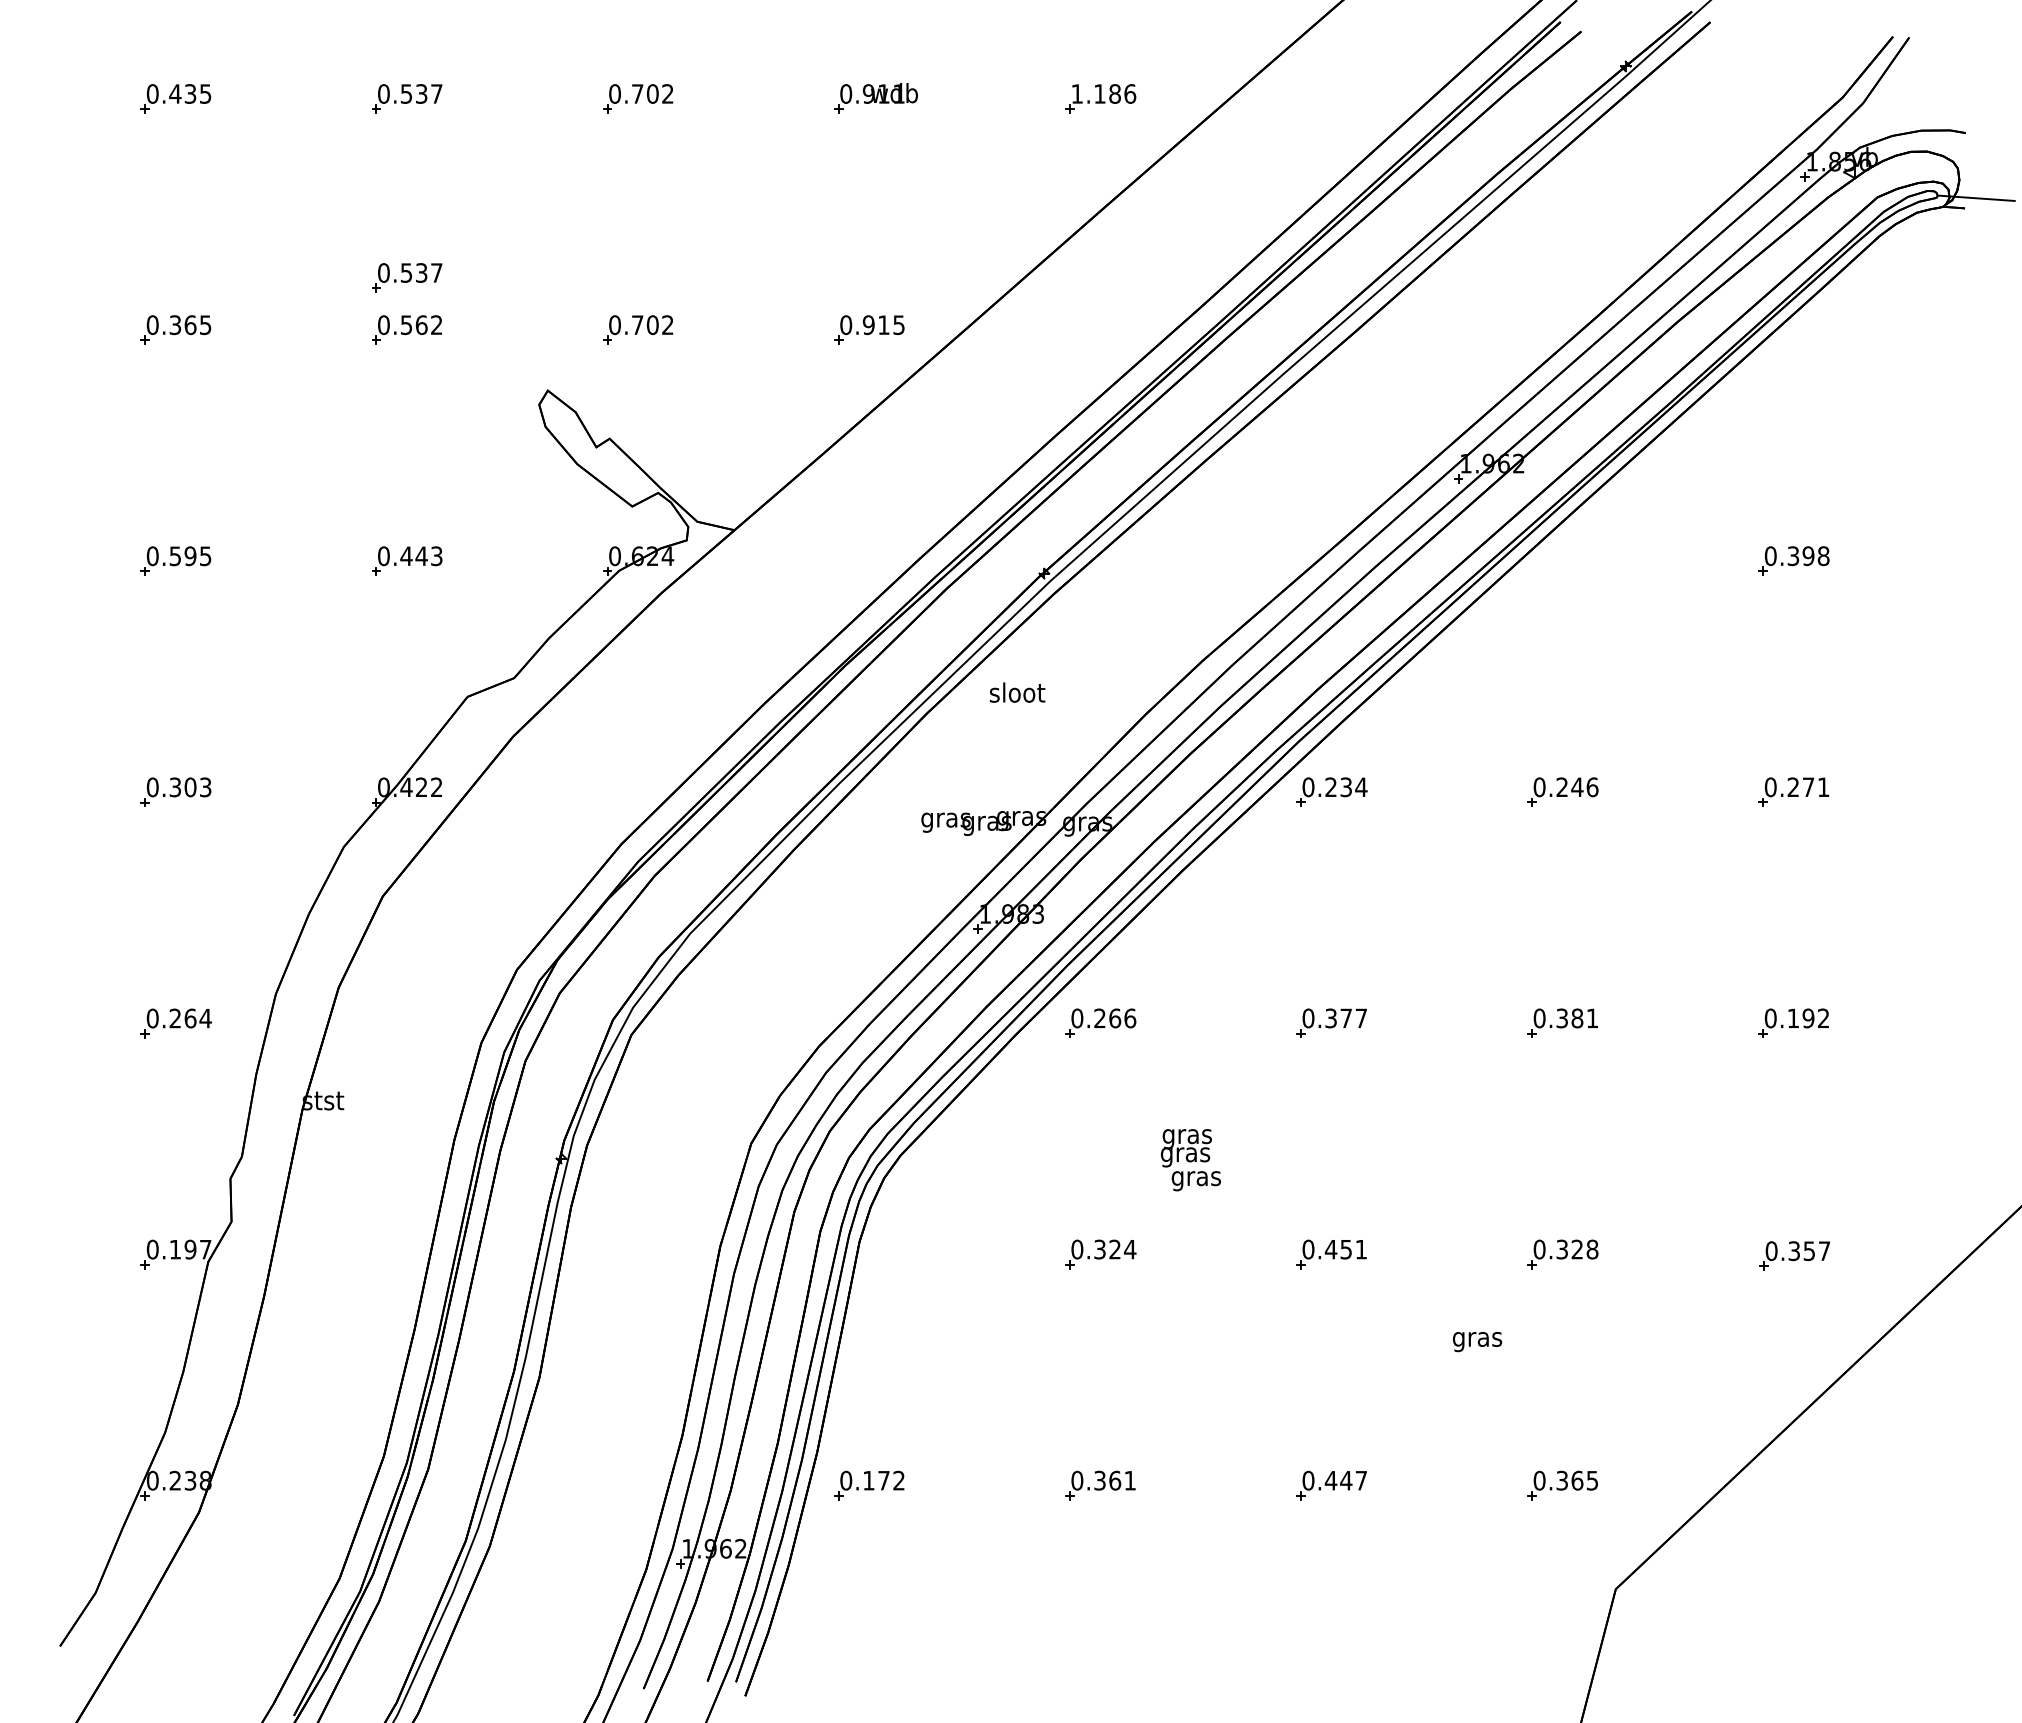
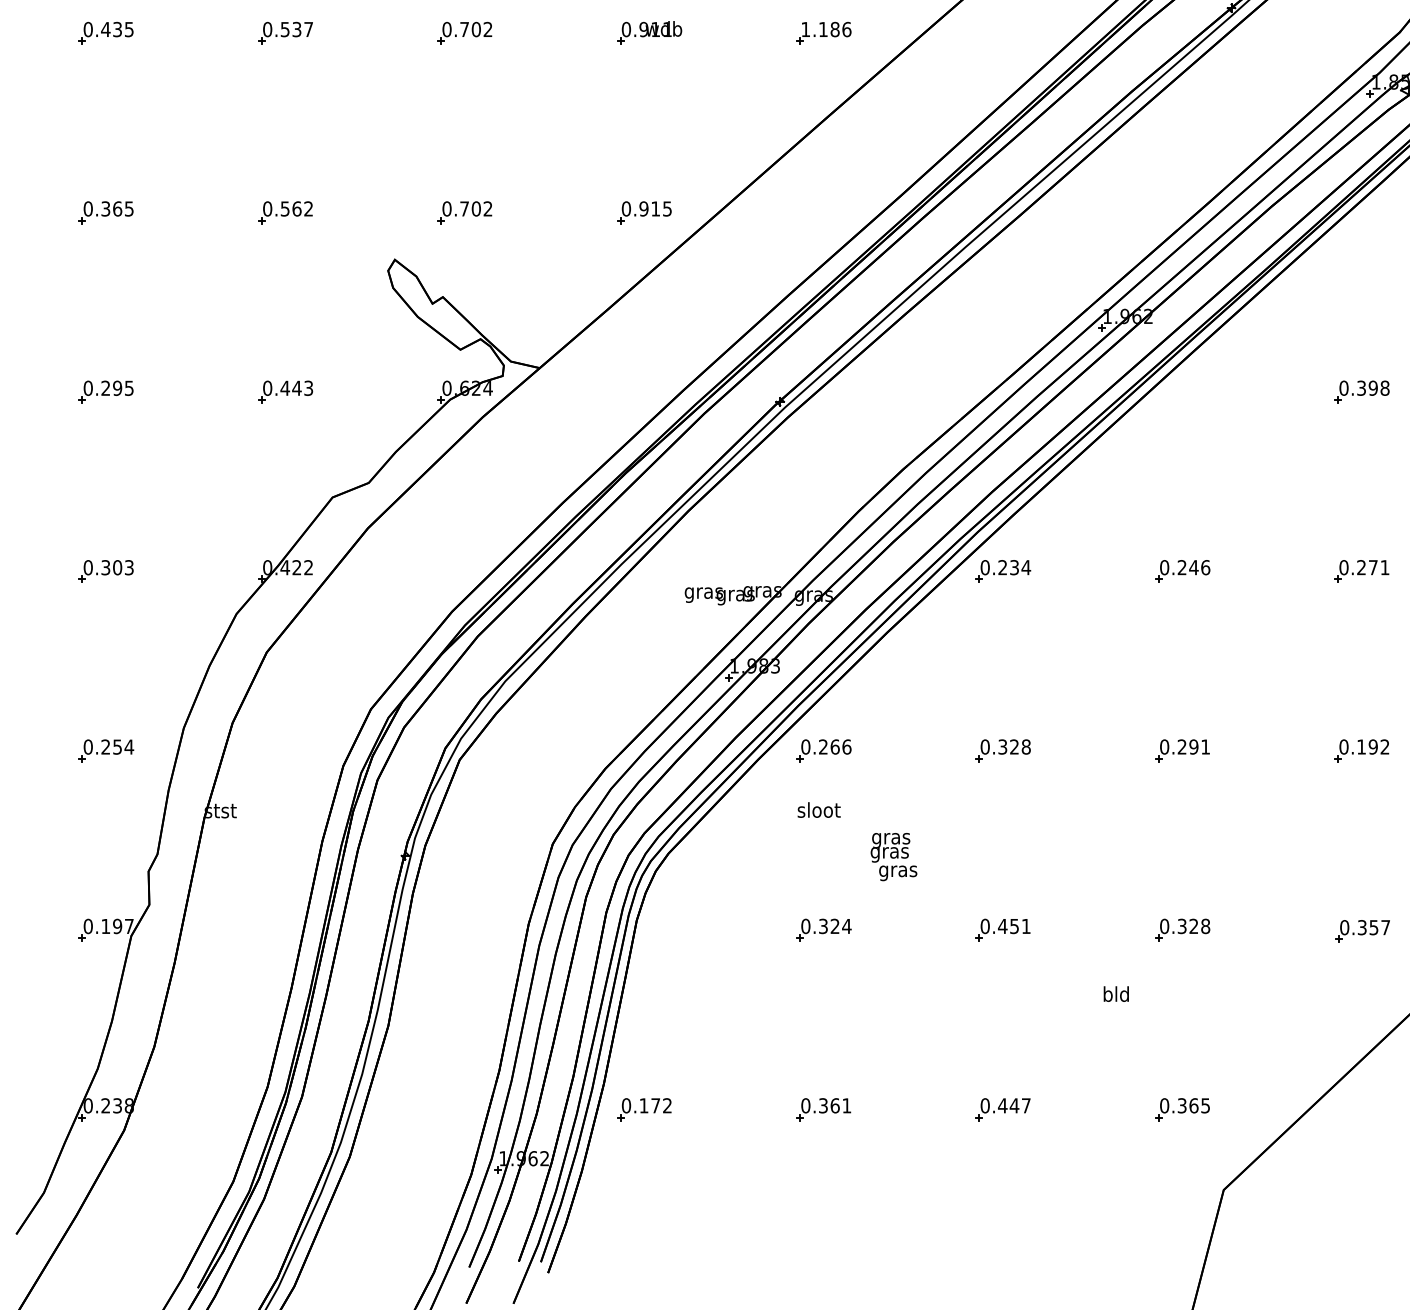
part: (407, 277) -> (285, 171), removed
text: (174, 556) -> (105, 388), 0.595 -> 0.295
text: (1017, 692) -> (819, 809), moved
text: (190, 1018) -> (117, 747), 0.264 -> 0.254
text: (1353, 1018) -> (1020, 747), 0.377 -> 0.328
text: (1569, 1018) -> (1187, 747), 0.381 -> 0.291
text: (1477, 1339) -> (1116, 996), gras -> bld

